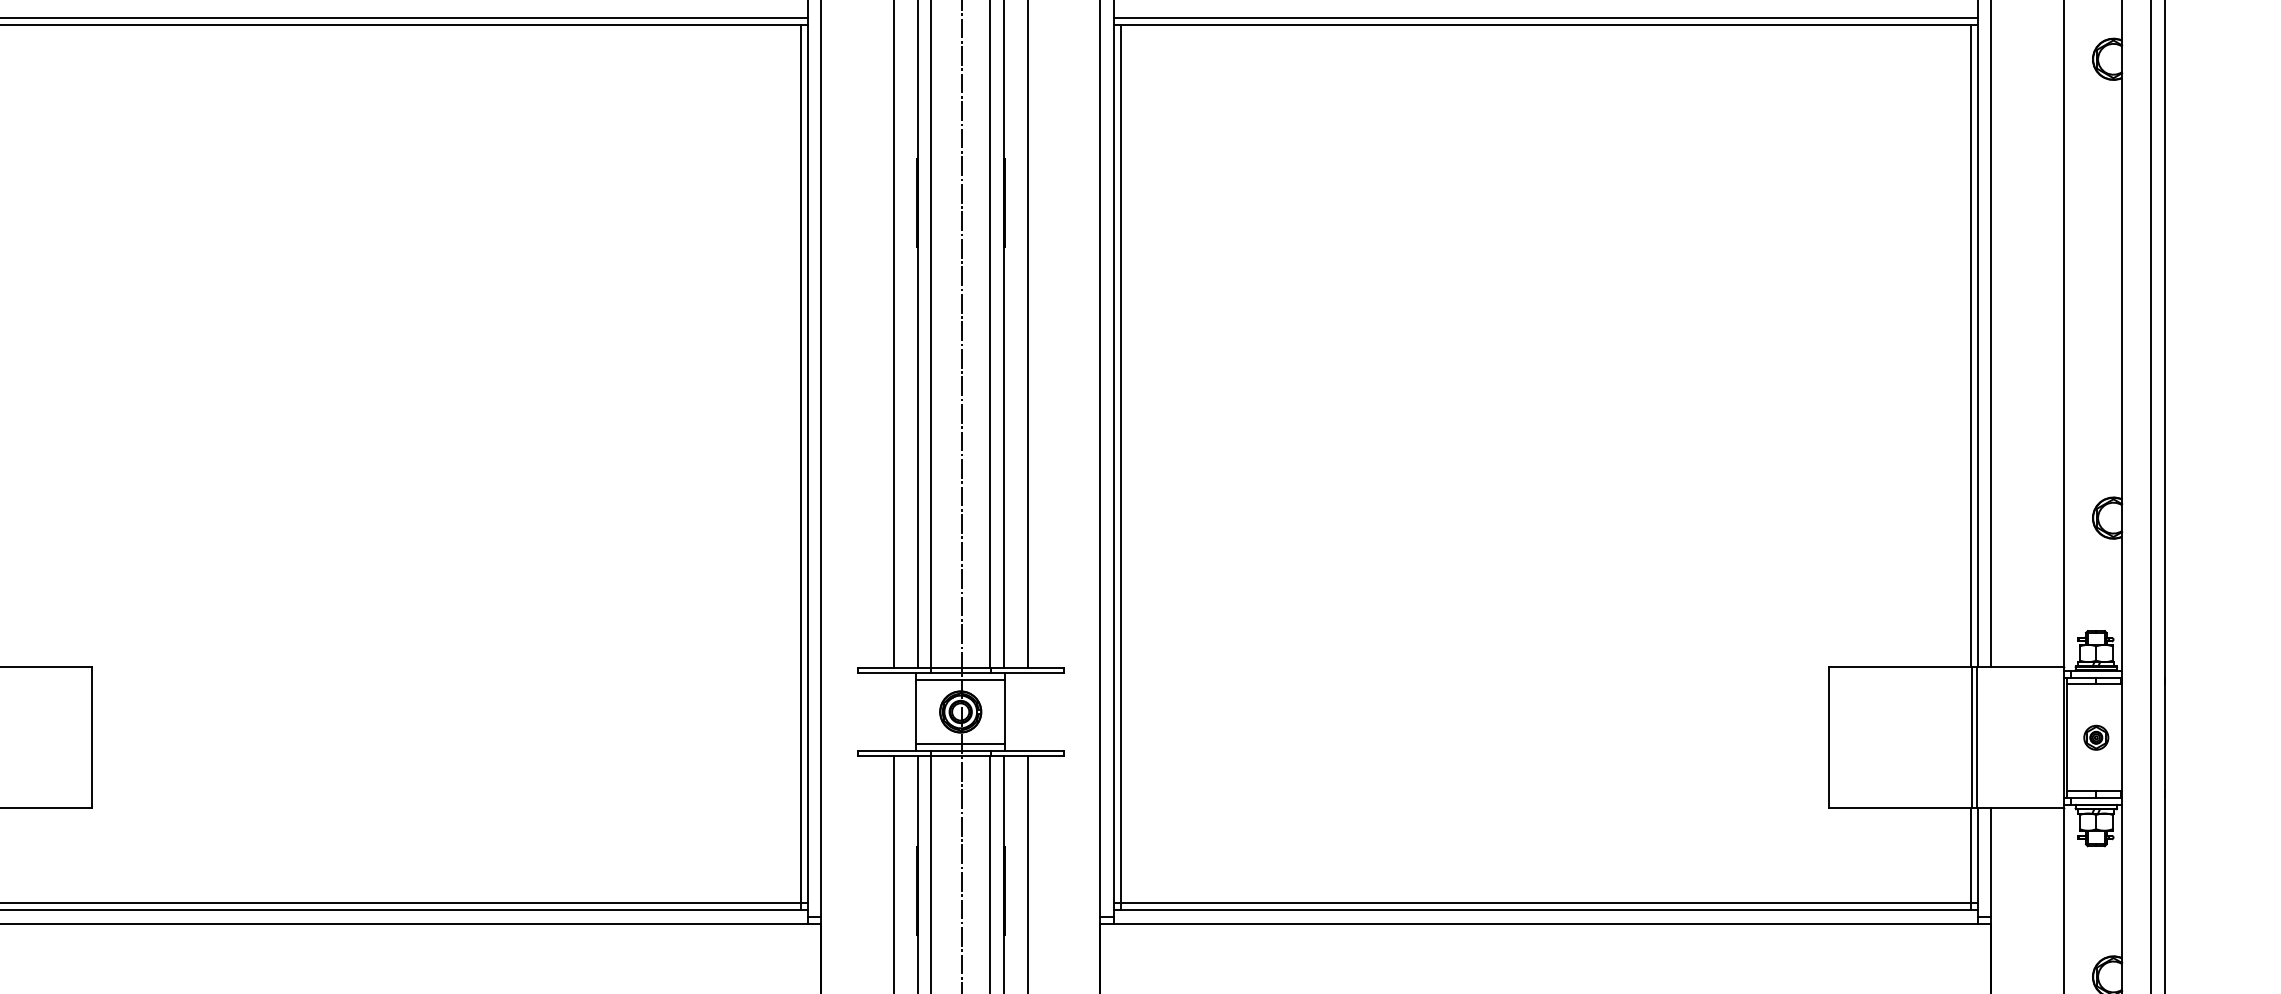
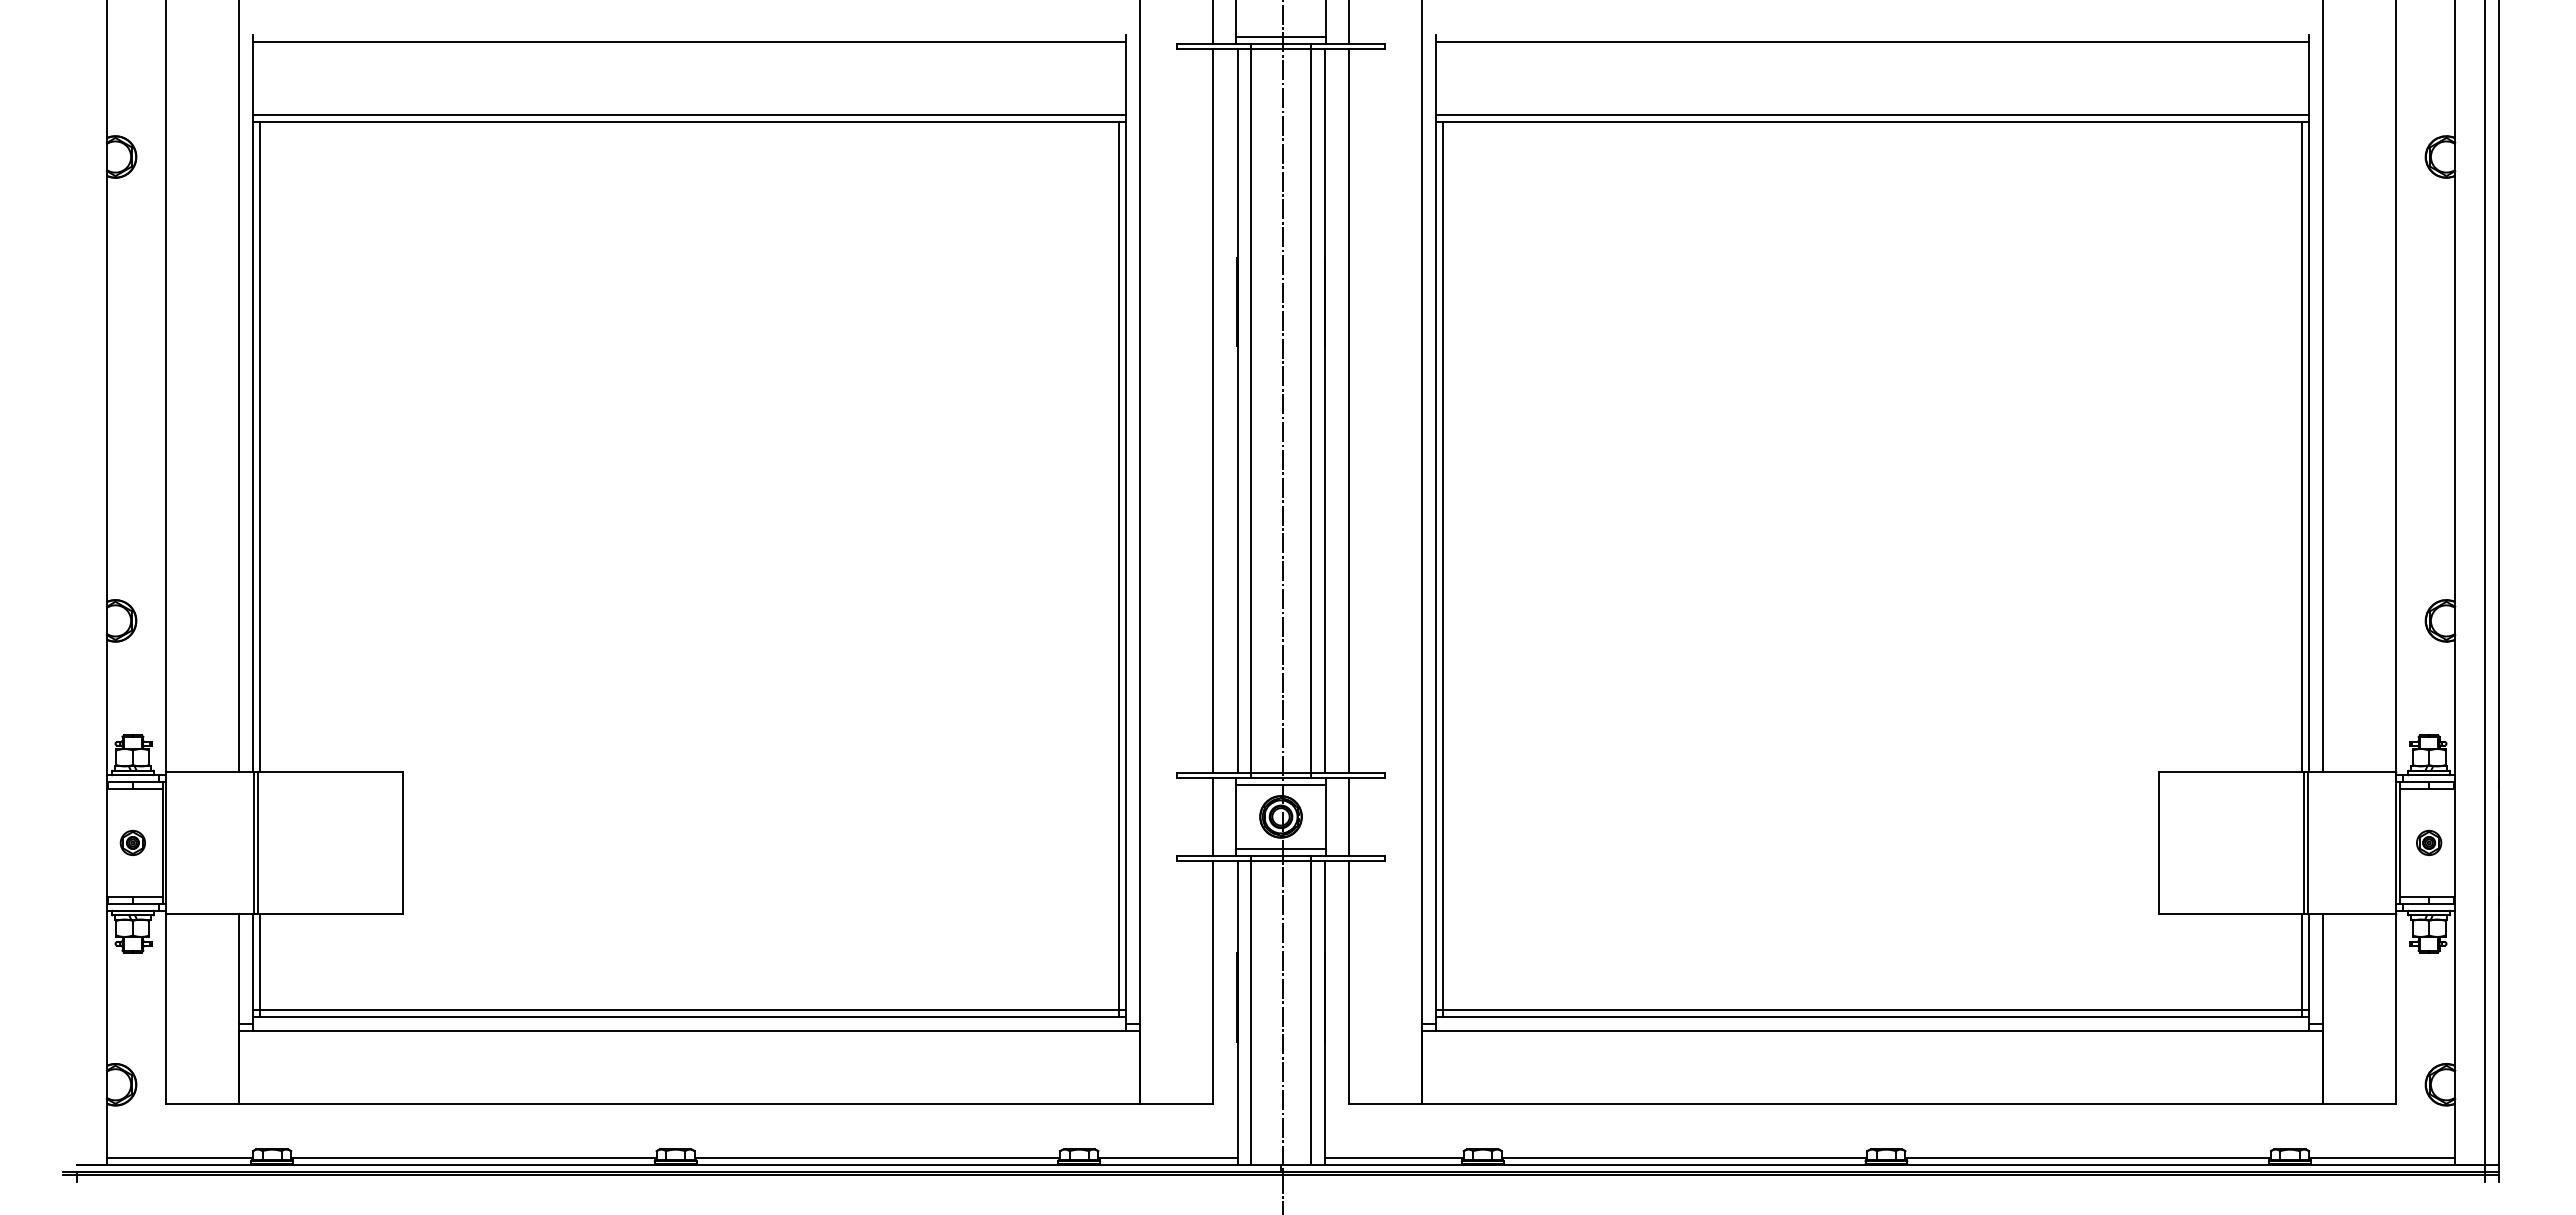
line: (893, 711) -> (1213, 816), added
line: (1027, 711) -> (1348, 816), added

